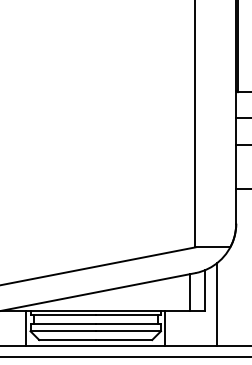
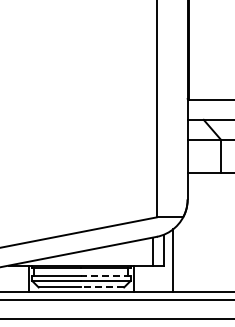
line: (128, 324) -> (106, 275), solid -> dashed
line: (123, 340) -> (102, 287), solid -> dashed

